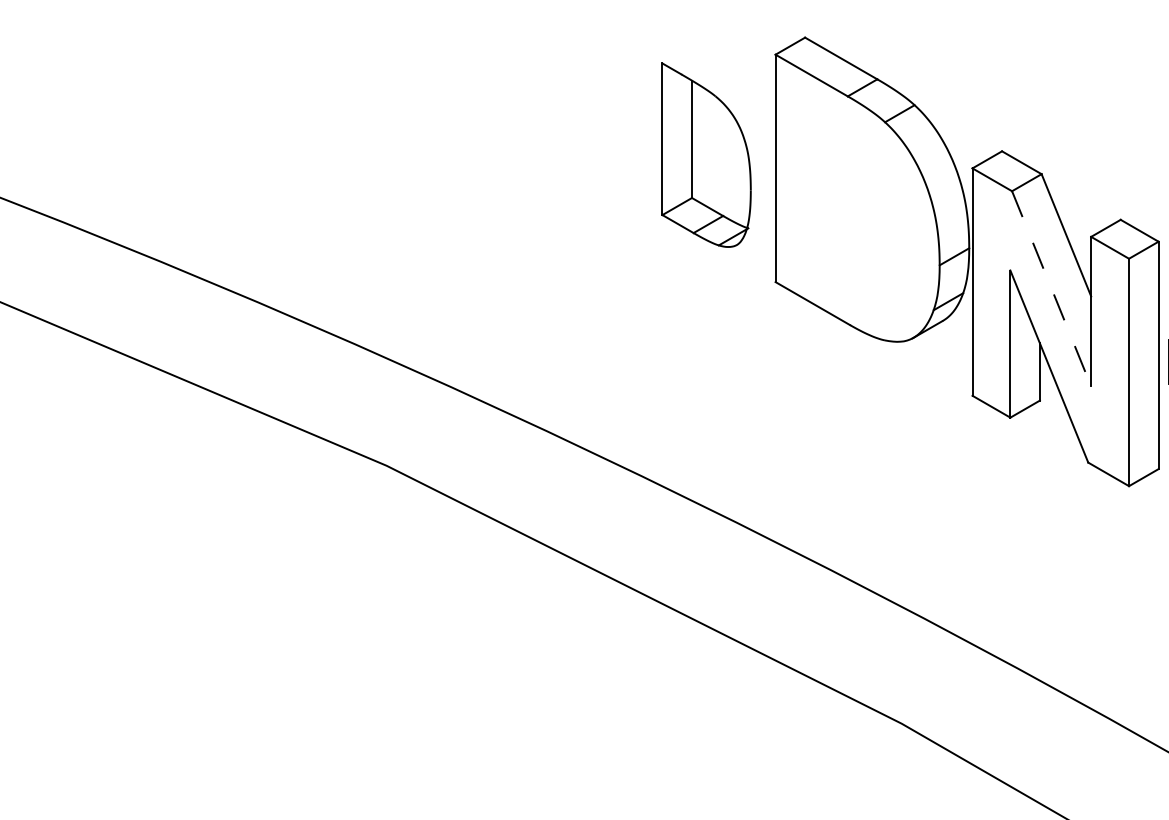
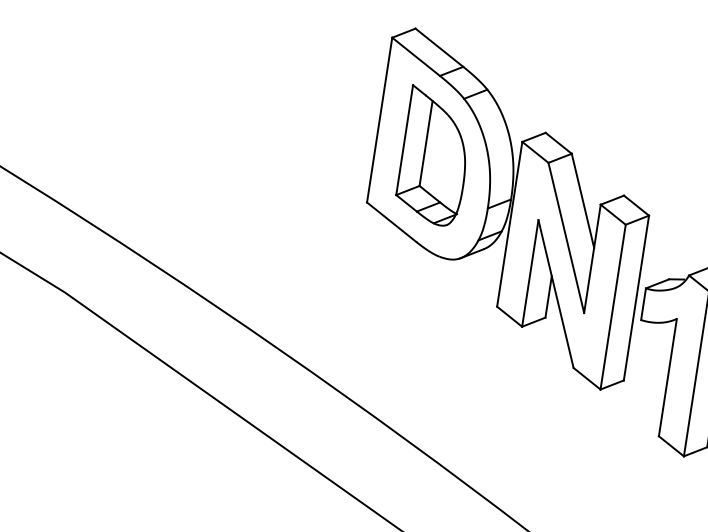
part: (706, 154) -> (434, 156), moved
line: (1051, 289) -> (566, 238), dashed -> solid

